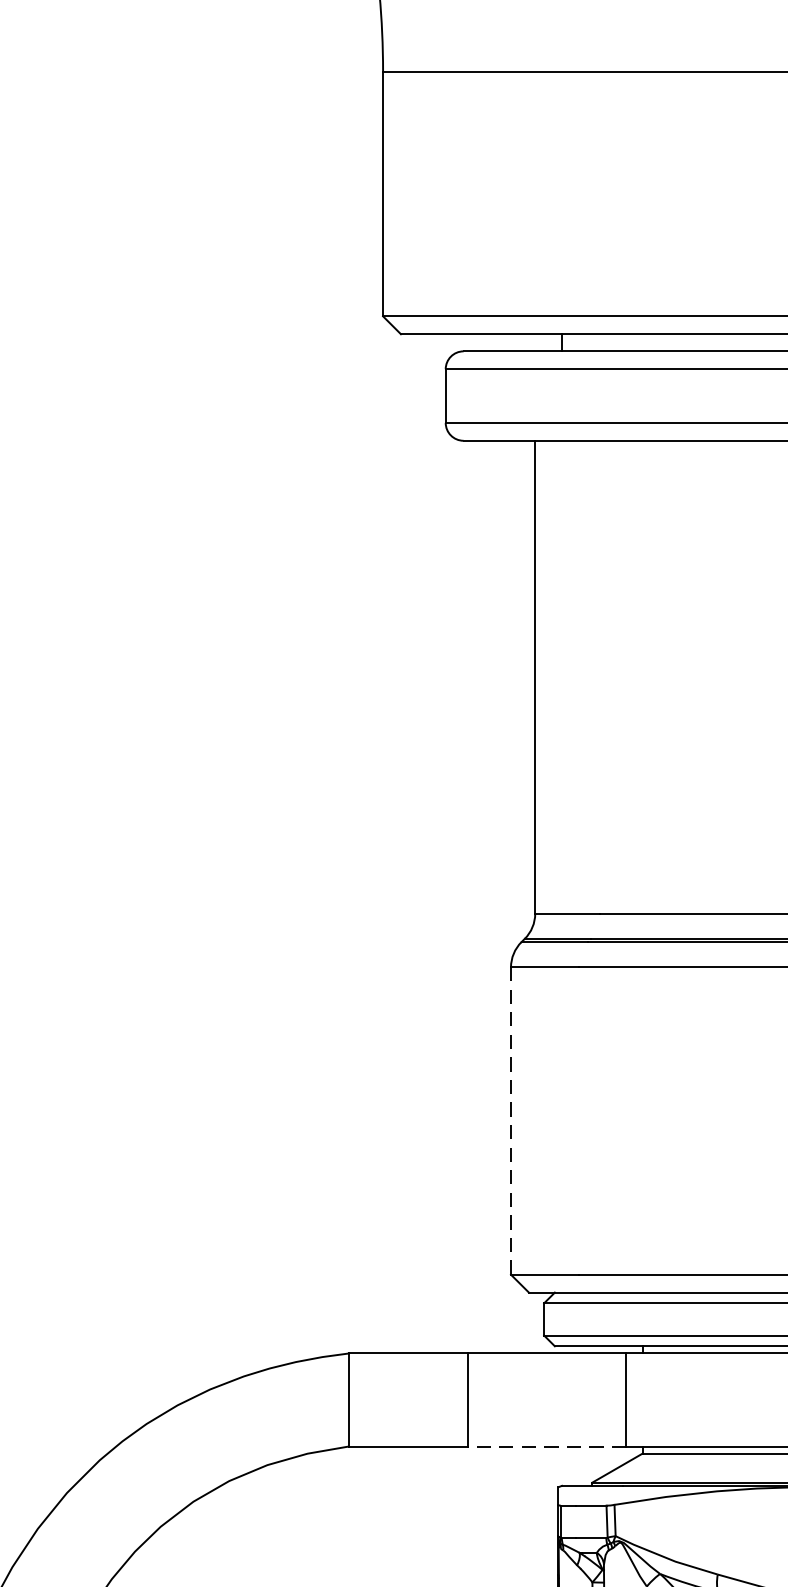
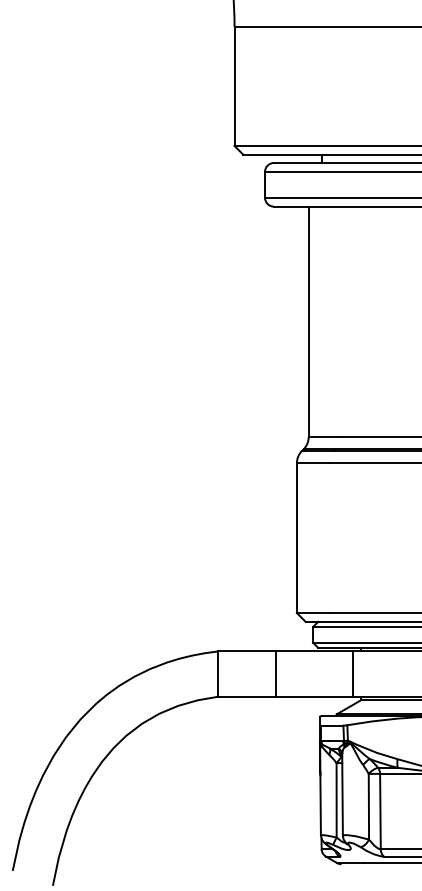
line: (510, 1121) -> (296, 538), dashed -> solid
line: (547, 1445) -> (314, 696), dashed -> solid

